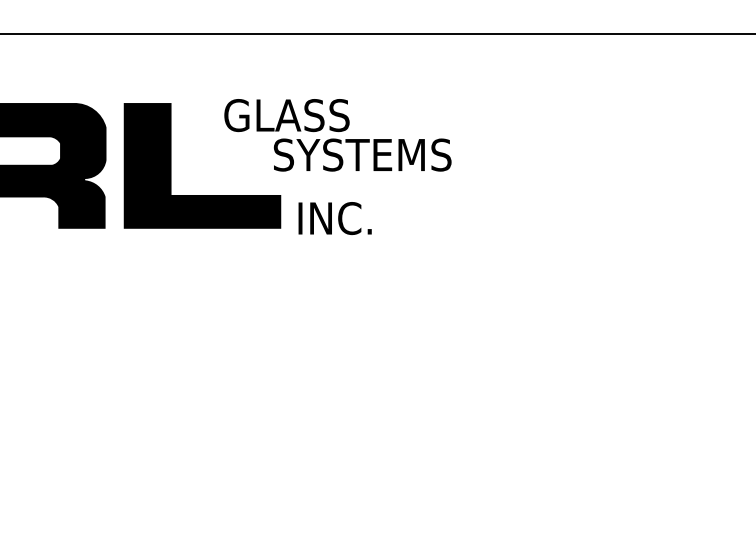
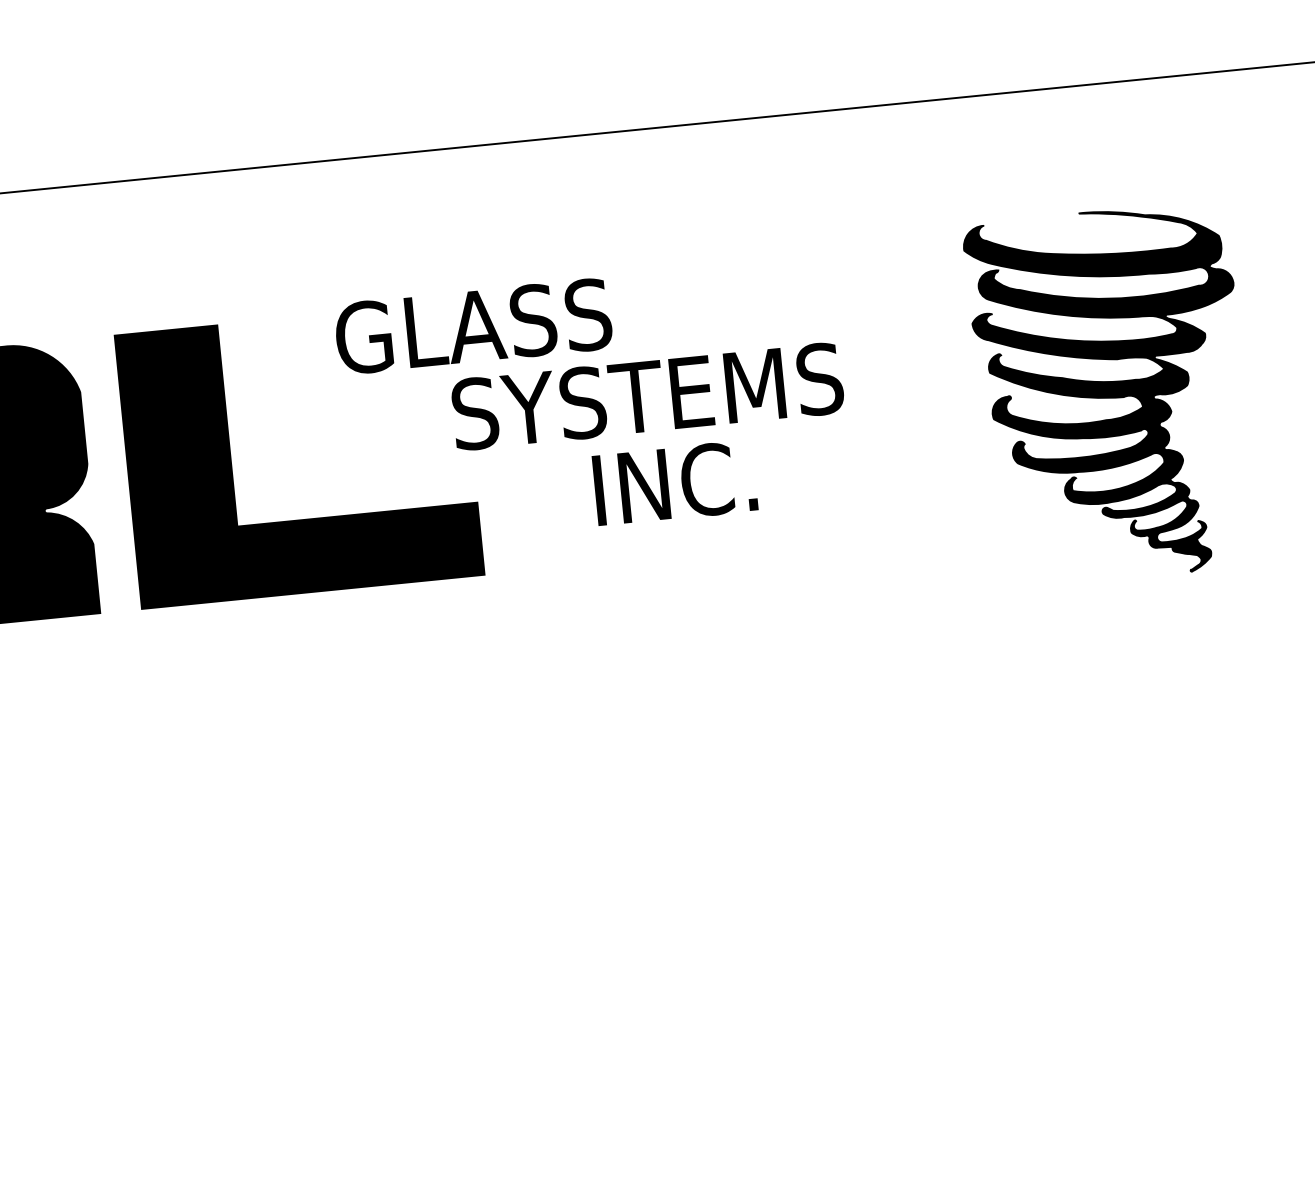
fill: (572, 175) -> (1111, 395), added
text: (334, 218) -> (673, 483), moved

